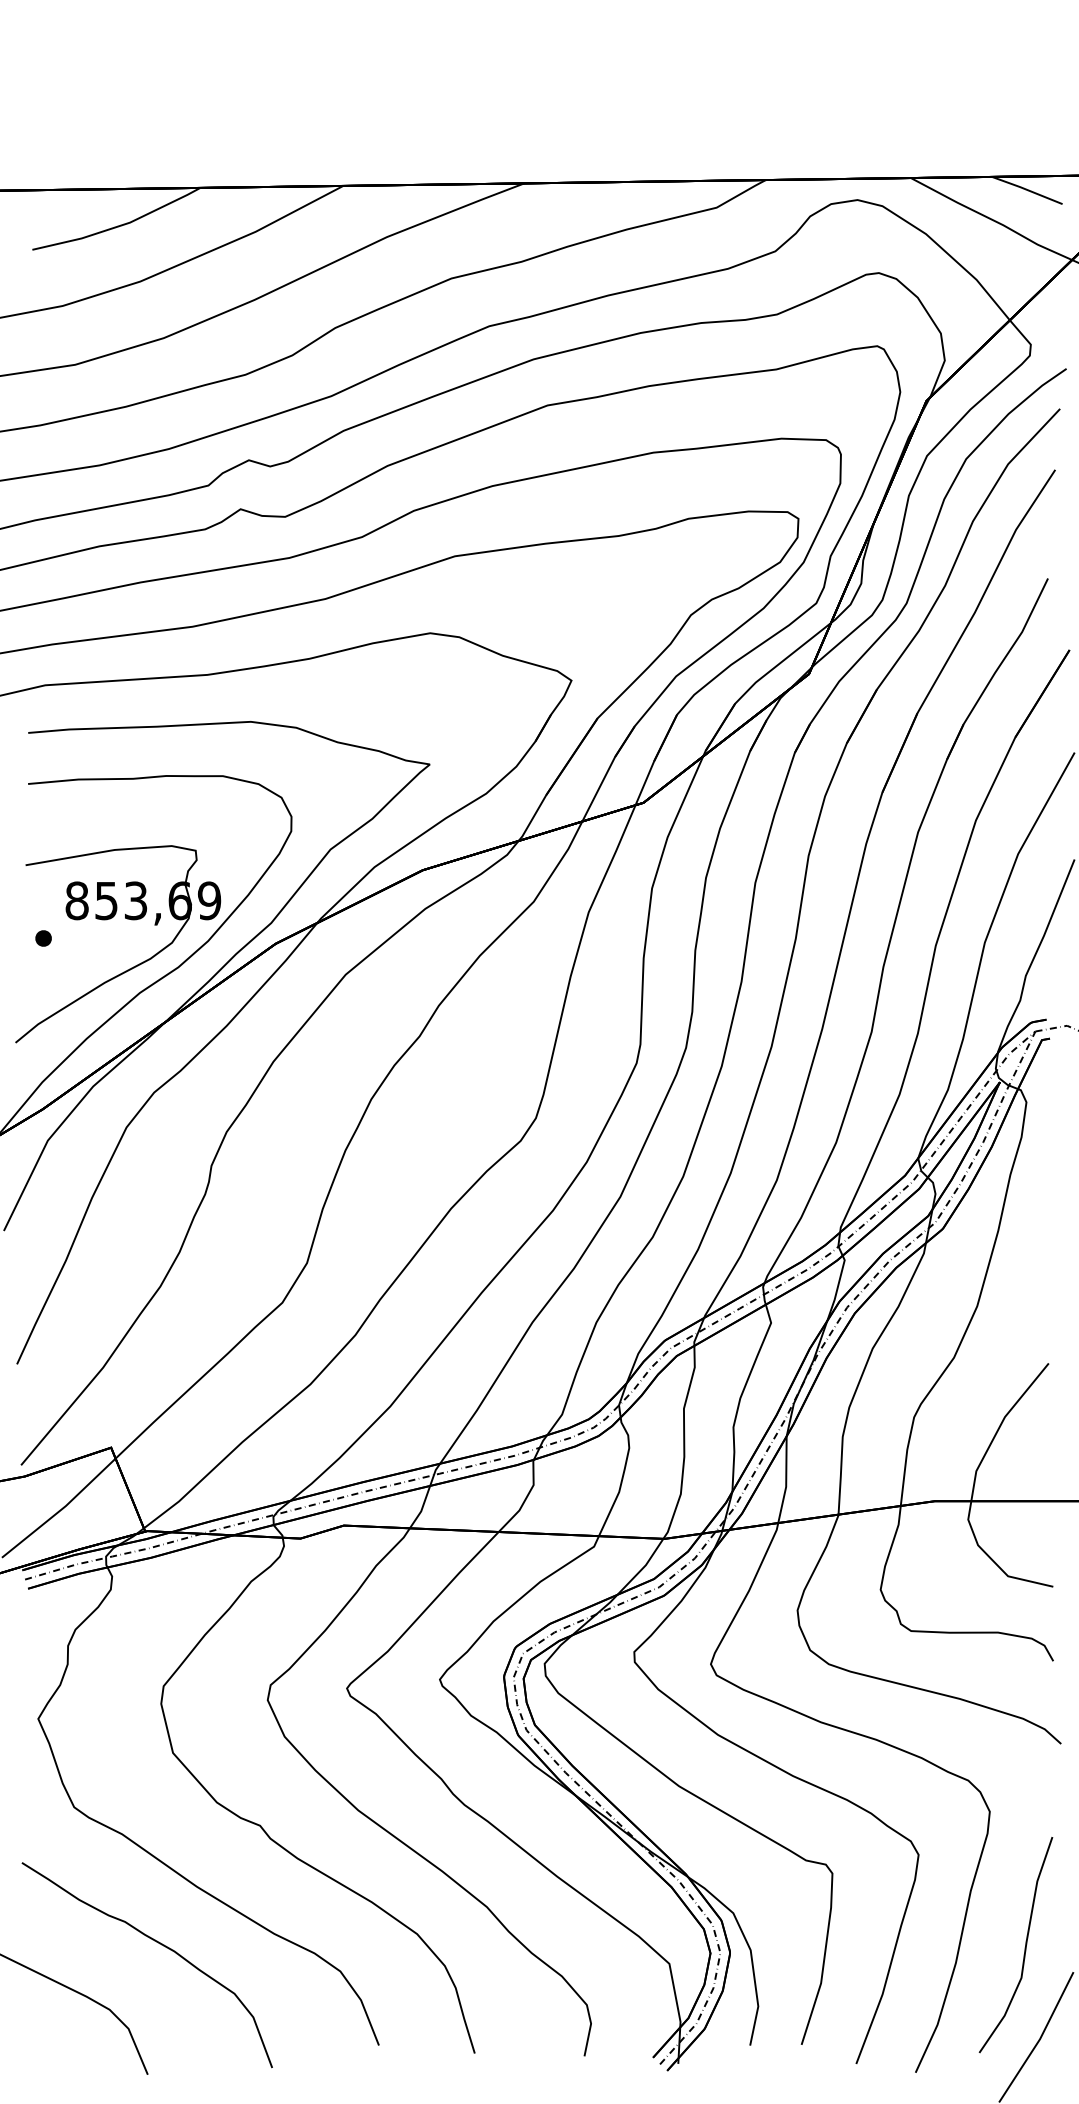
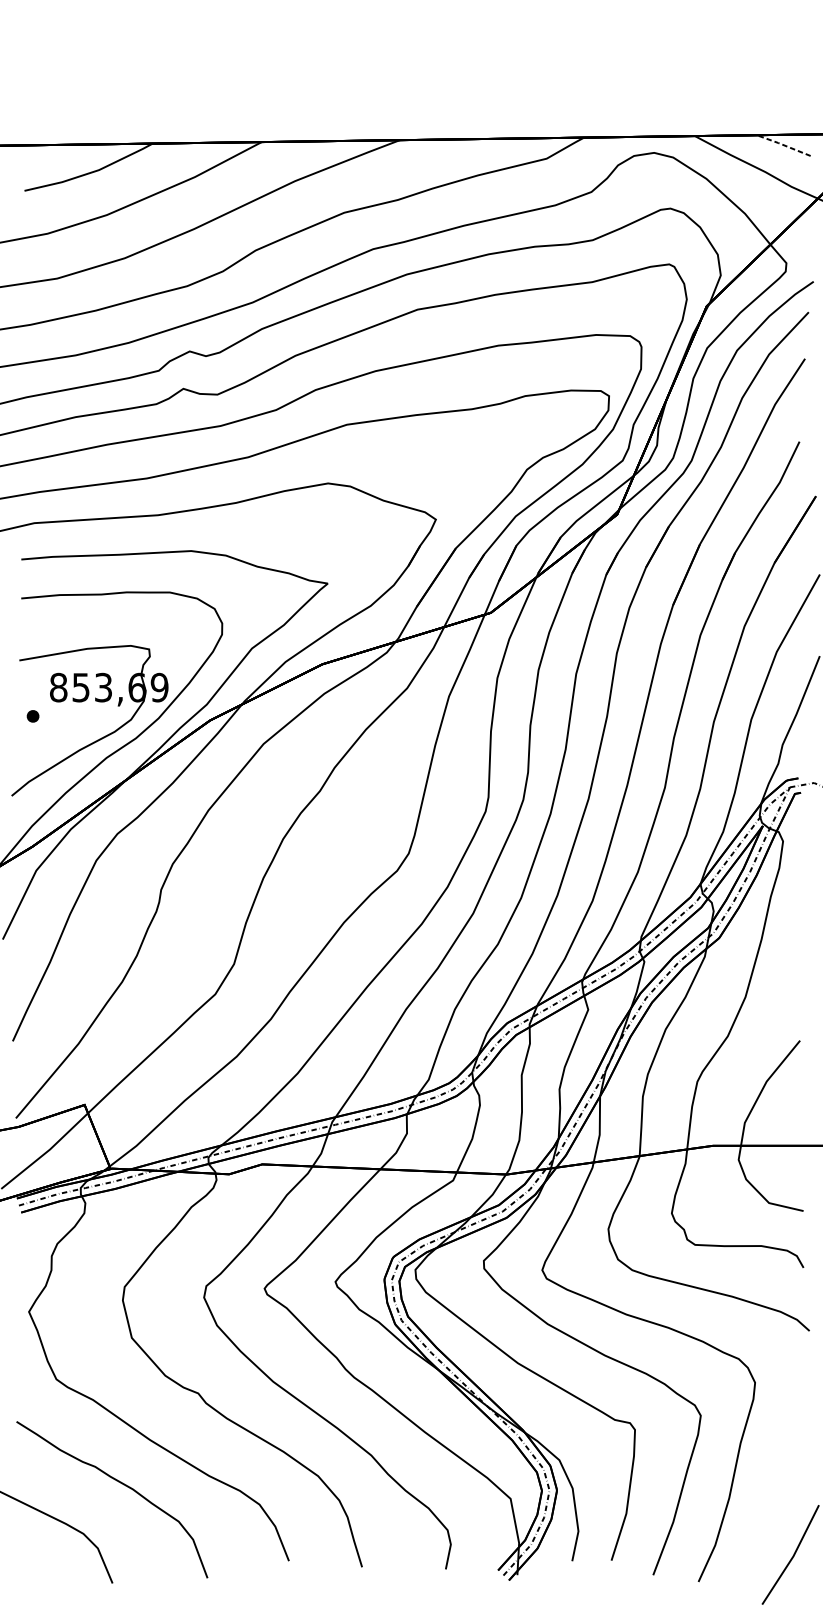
line: (1026, 189) -> (783, 144), solid -> dashed
curve: (1024, 1947) -> (781, 1486), removed

